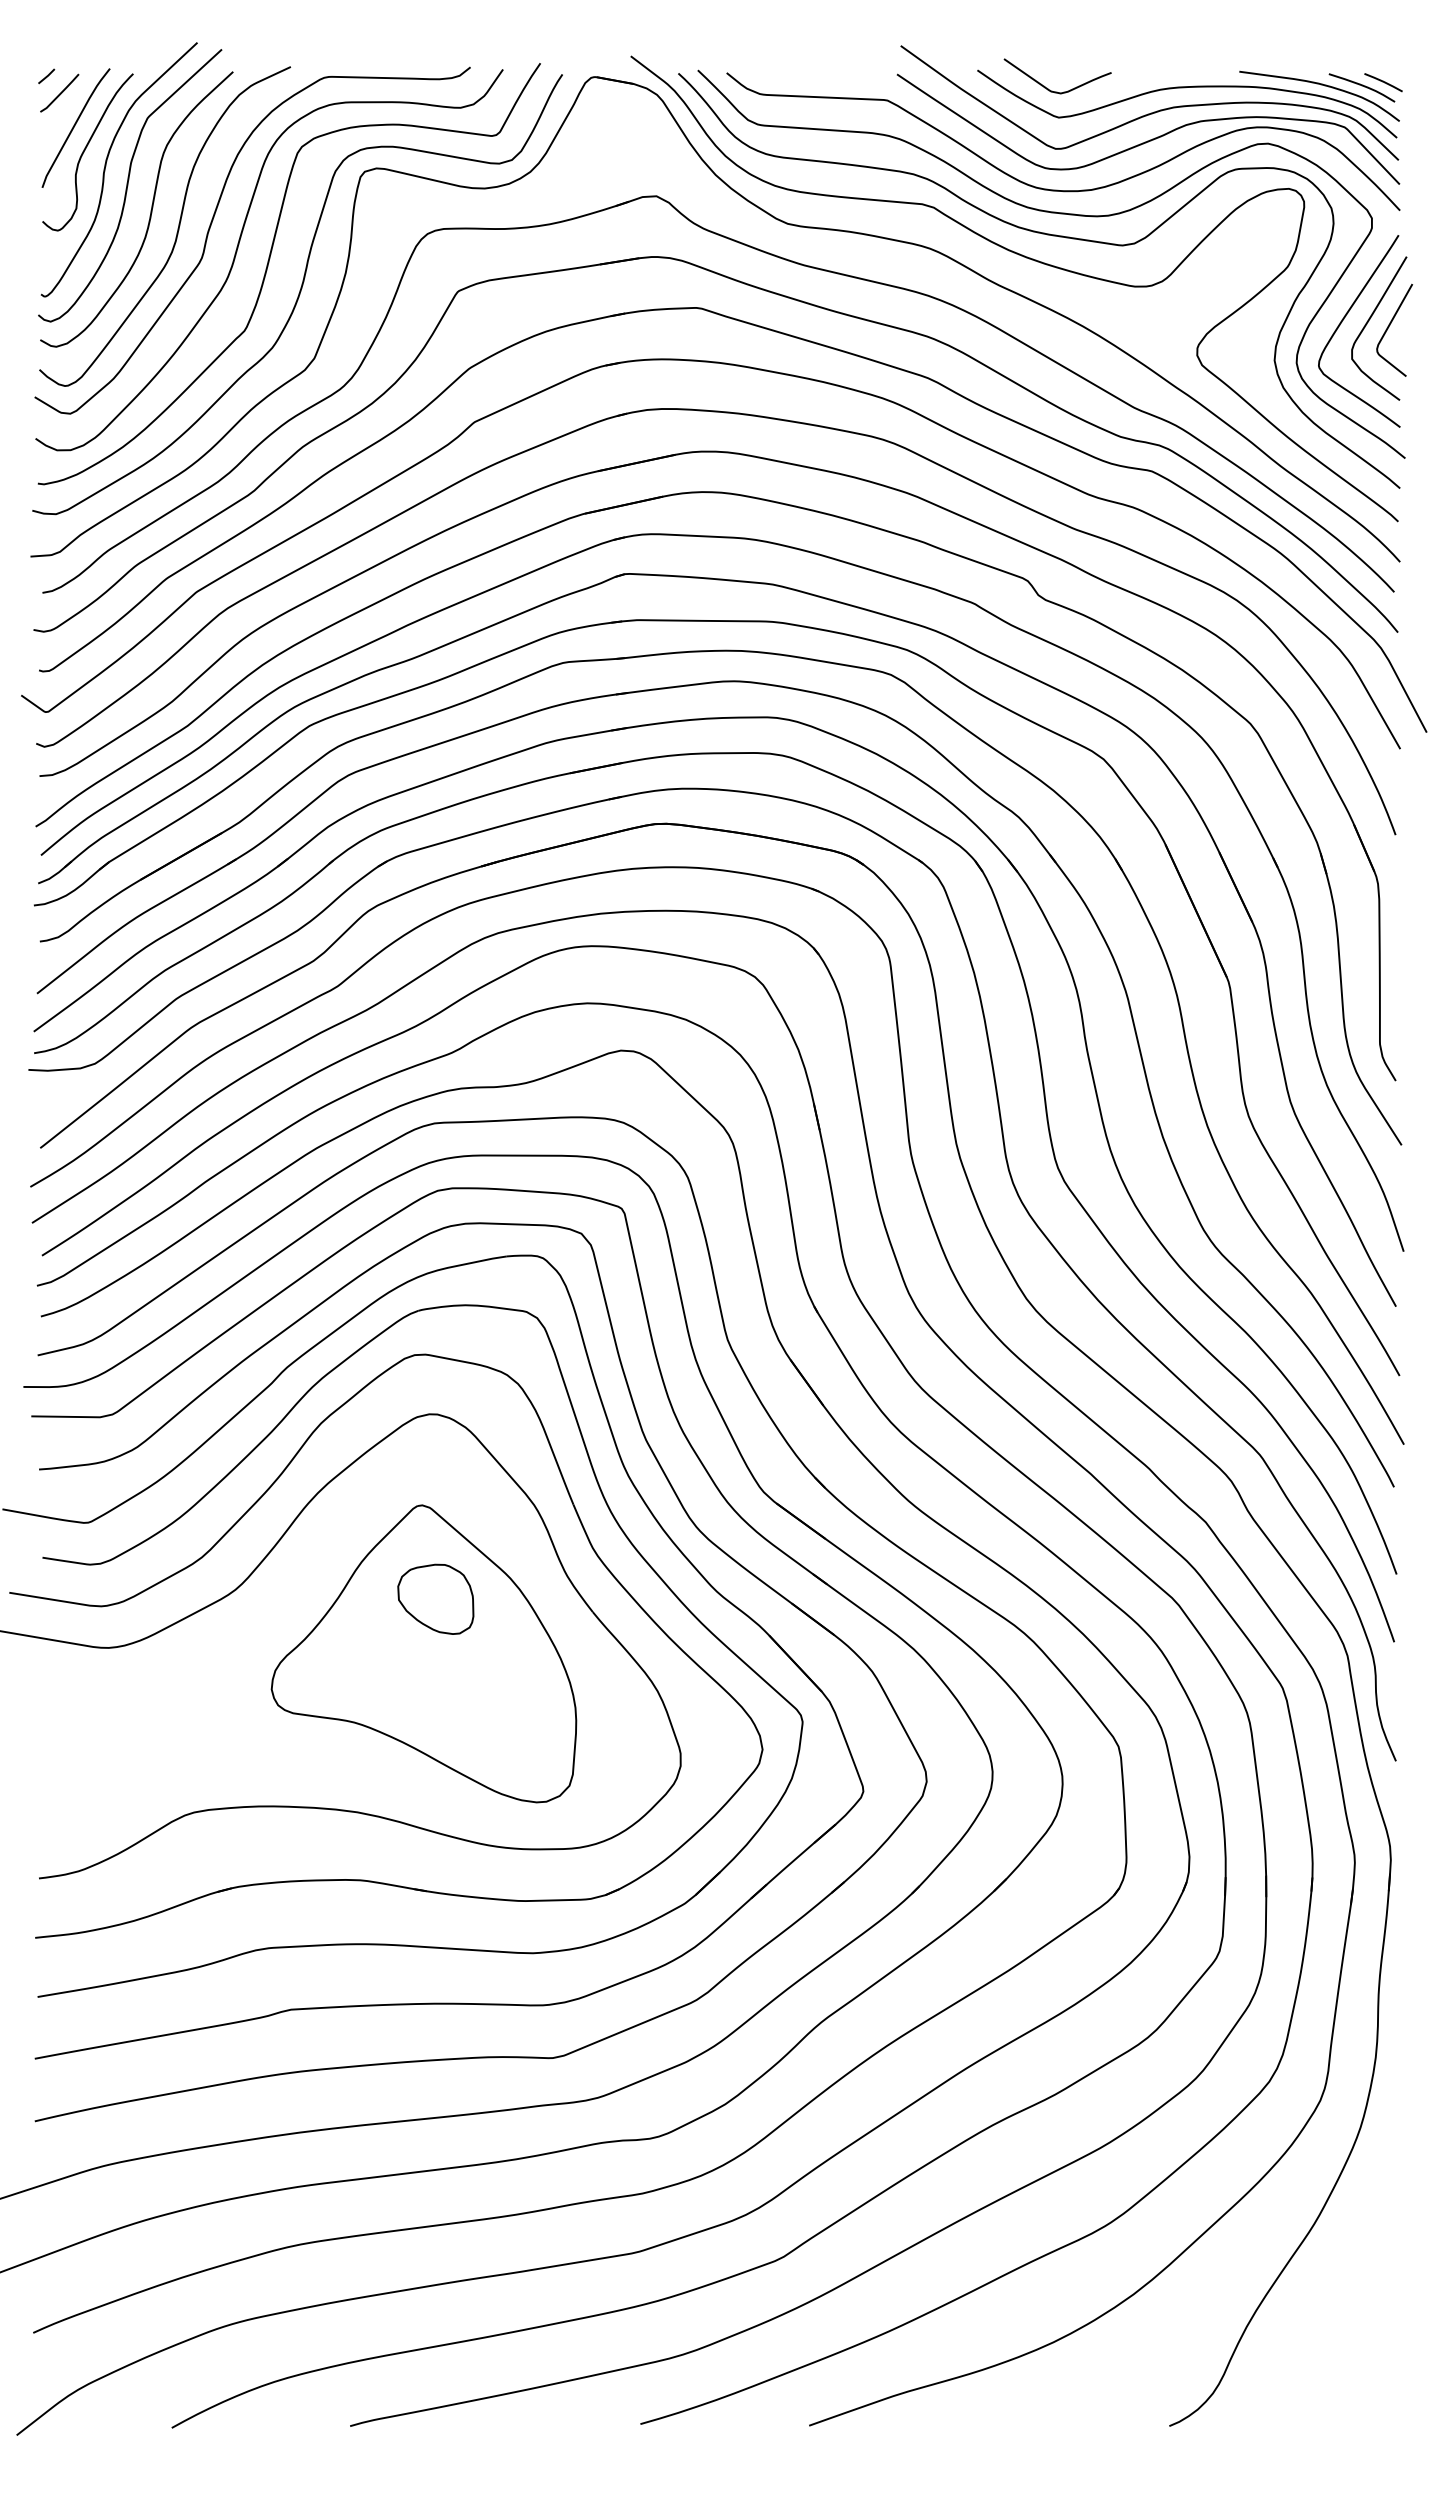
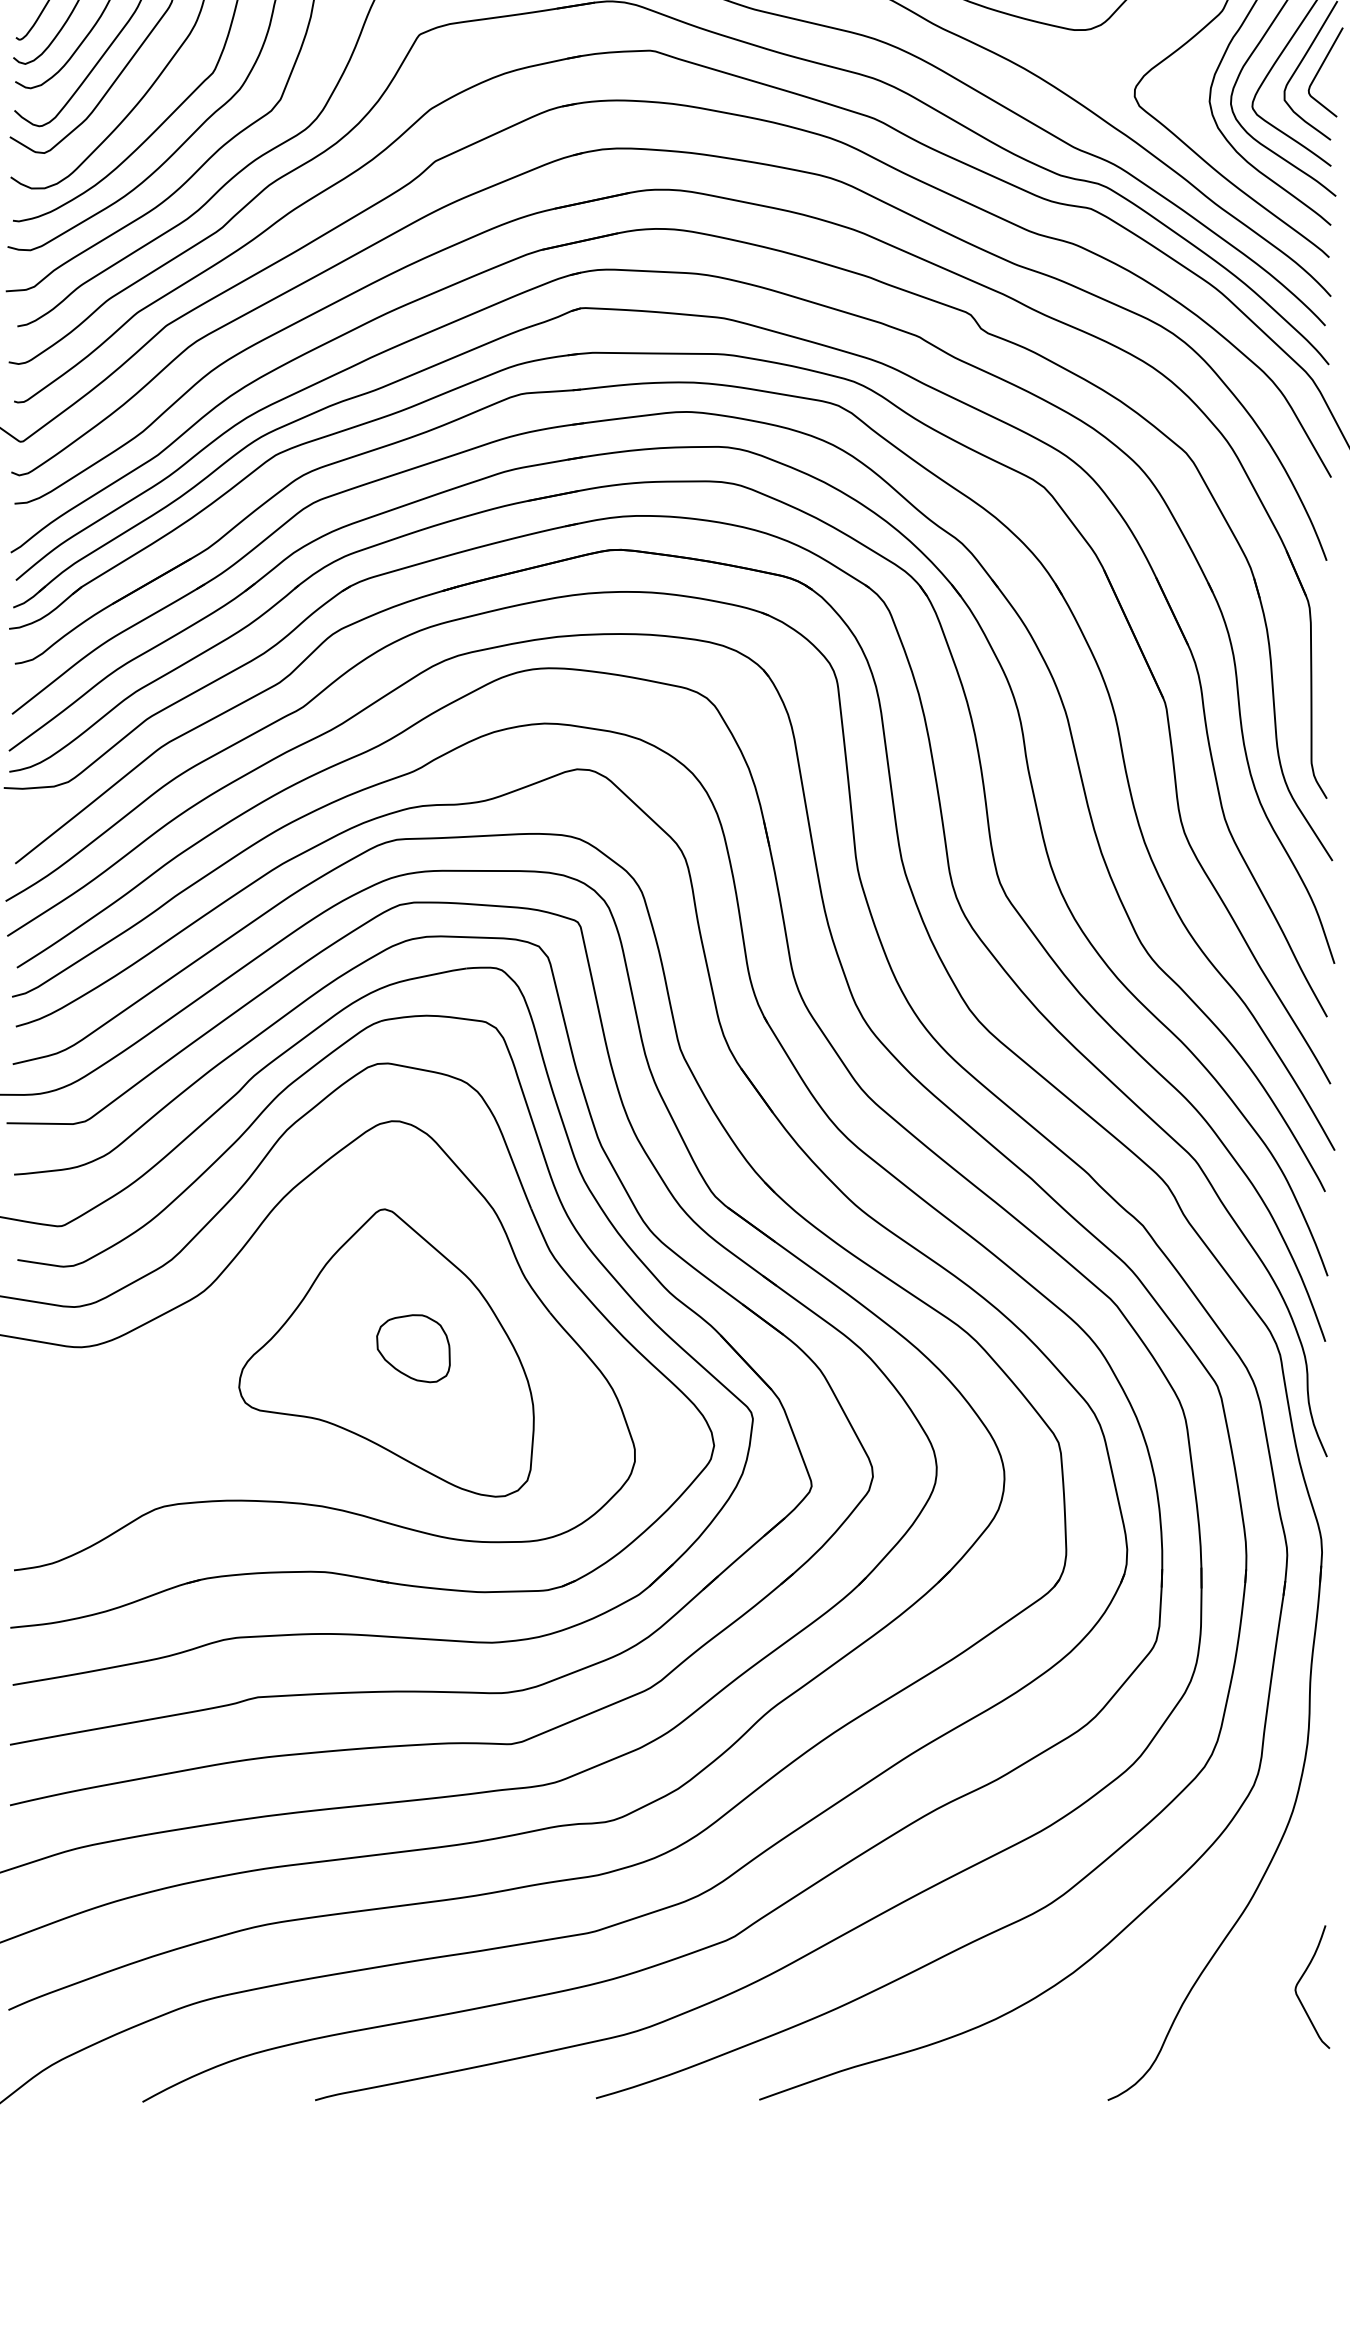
part: (435, 1598) -> (413, 1347), moved
curve: (1369, 2301) -> (1301, 1979), added

